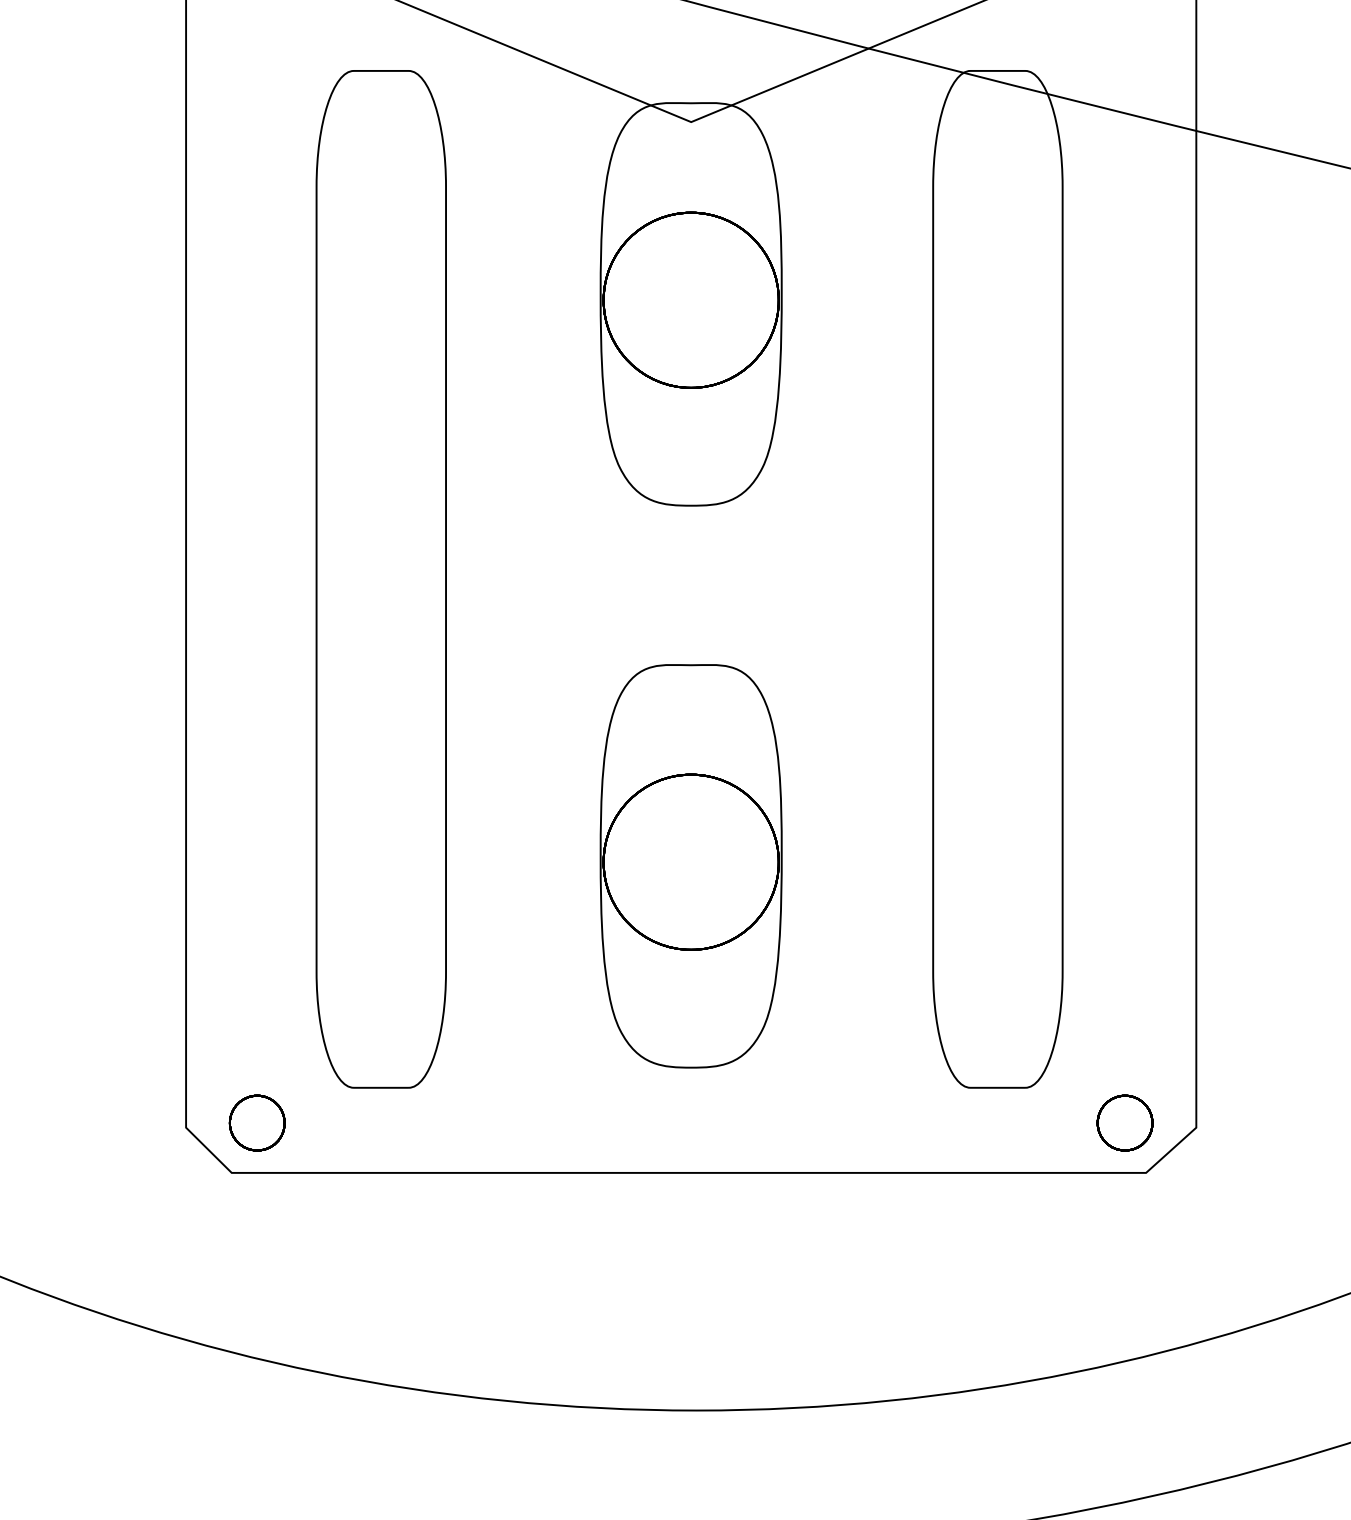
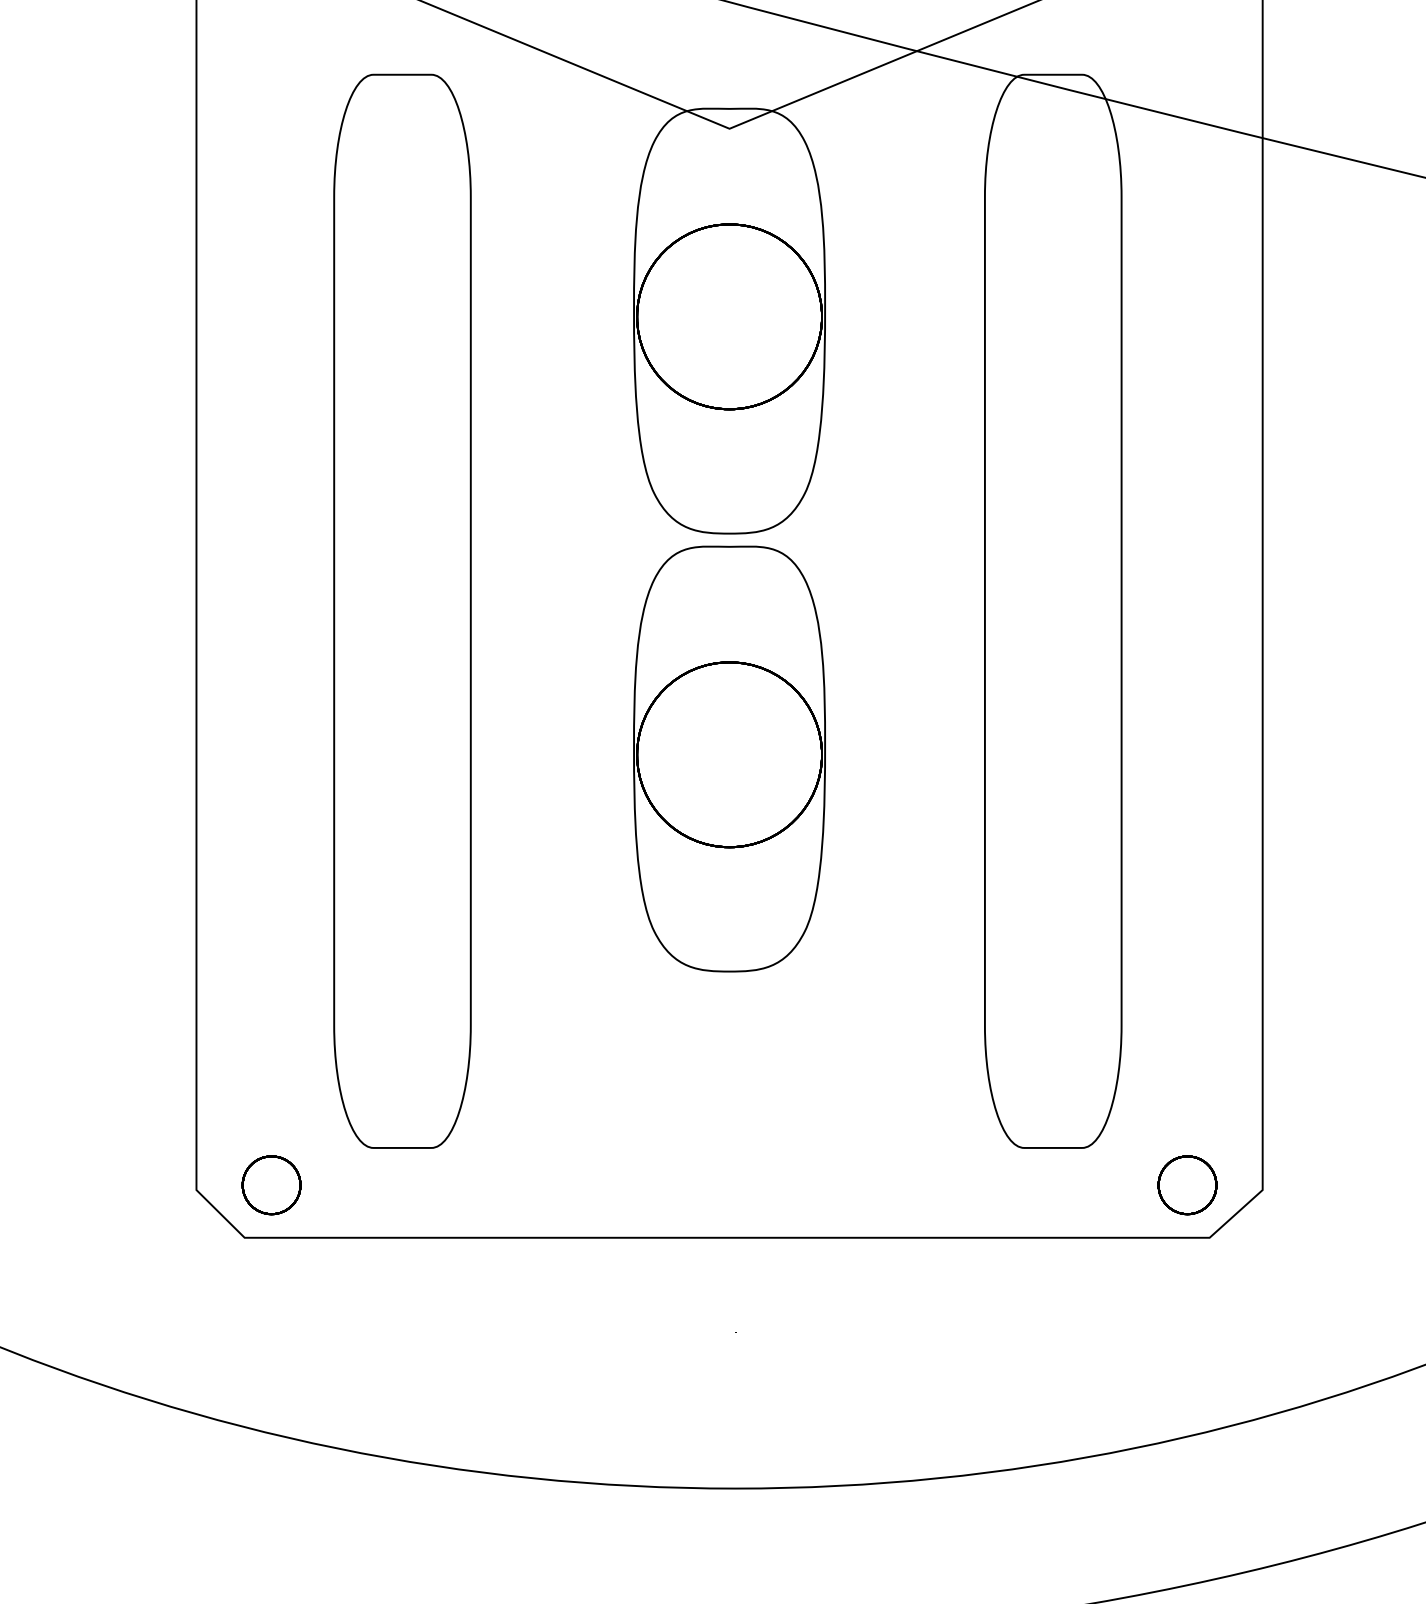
part: (690, 866) -> (728, 759), moved

